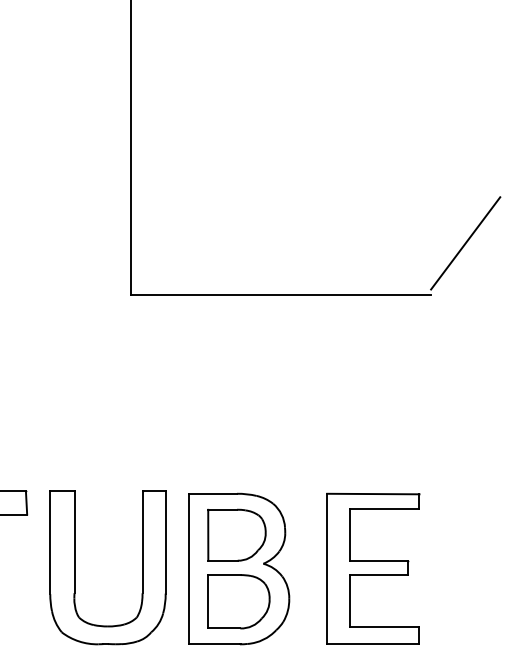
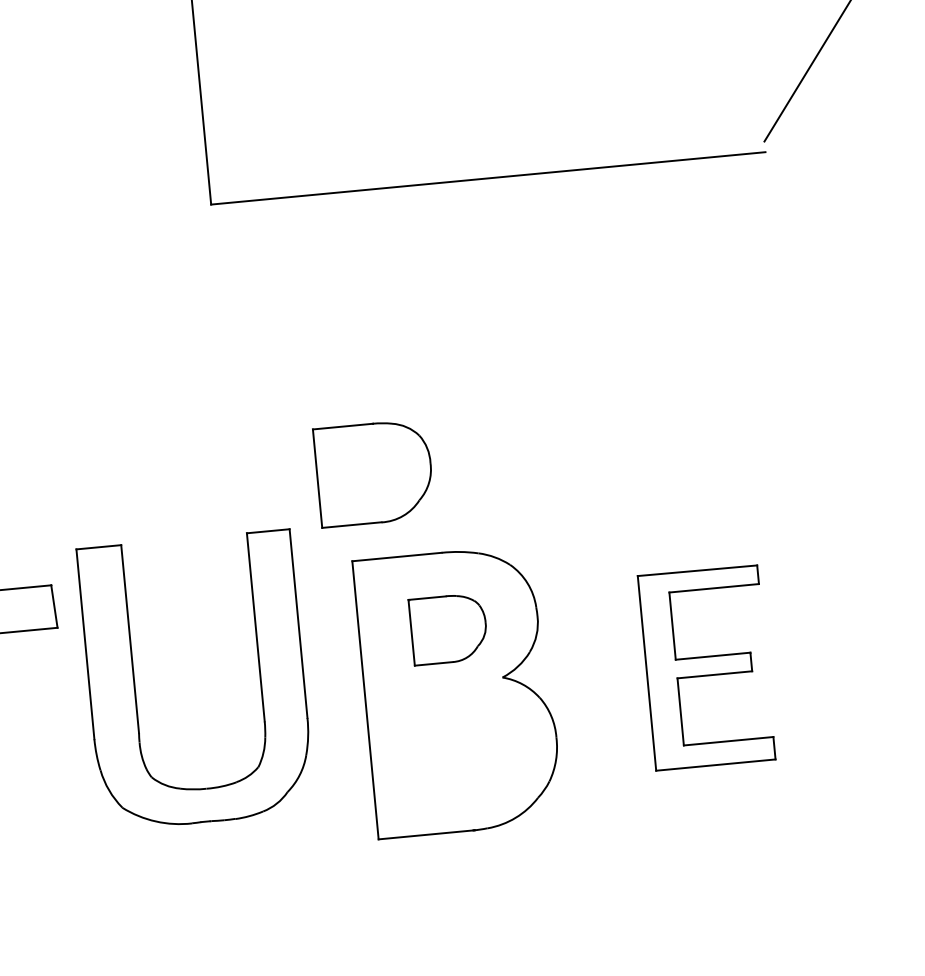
part: (236, 534) -> (447, 628), size x0.7
part: (75, 567) -> (136, 685), moved
part: (373, 568) -> (706, 666), size x0.7
part: (238, 601) -> (373, 472), moved

